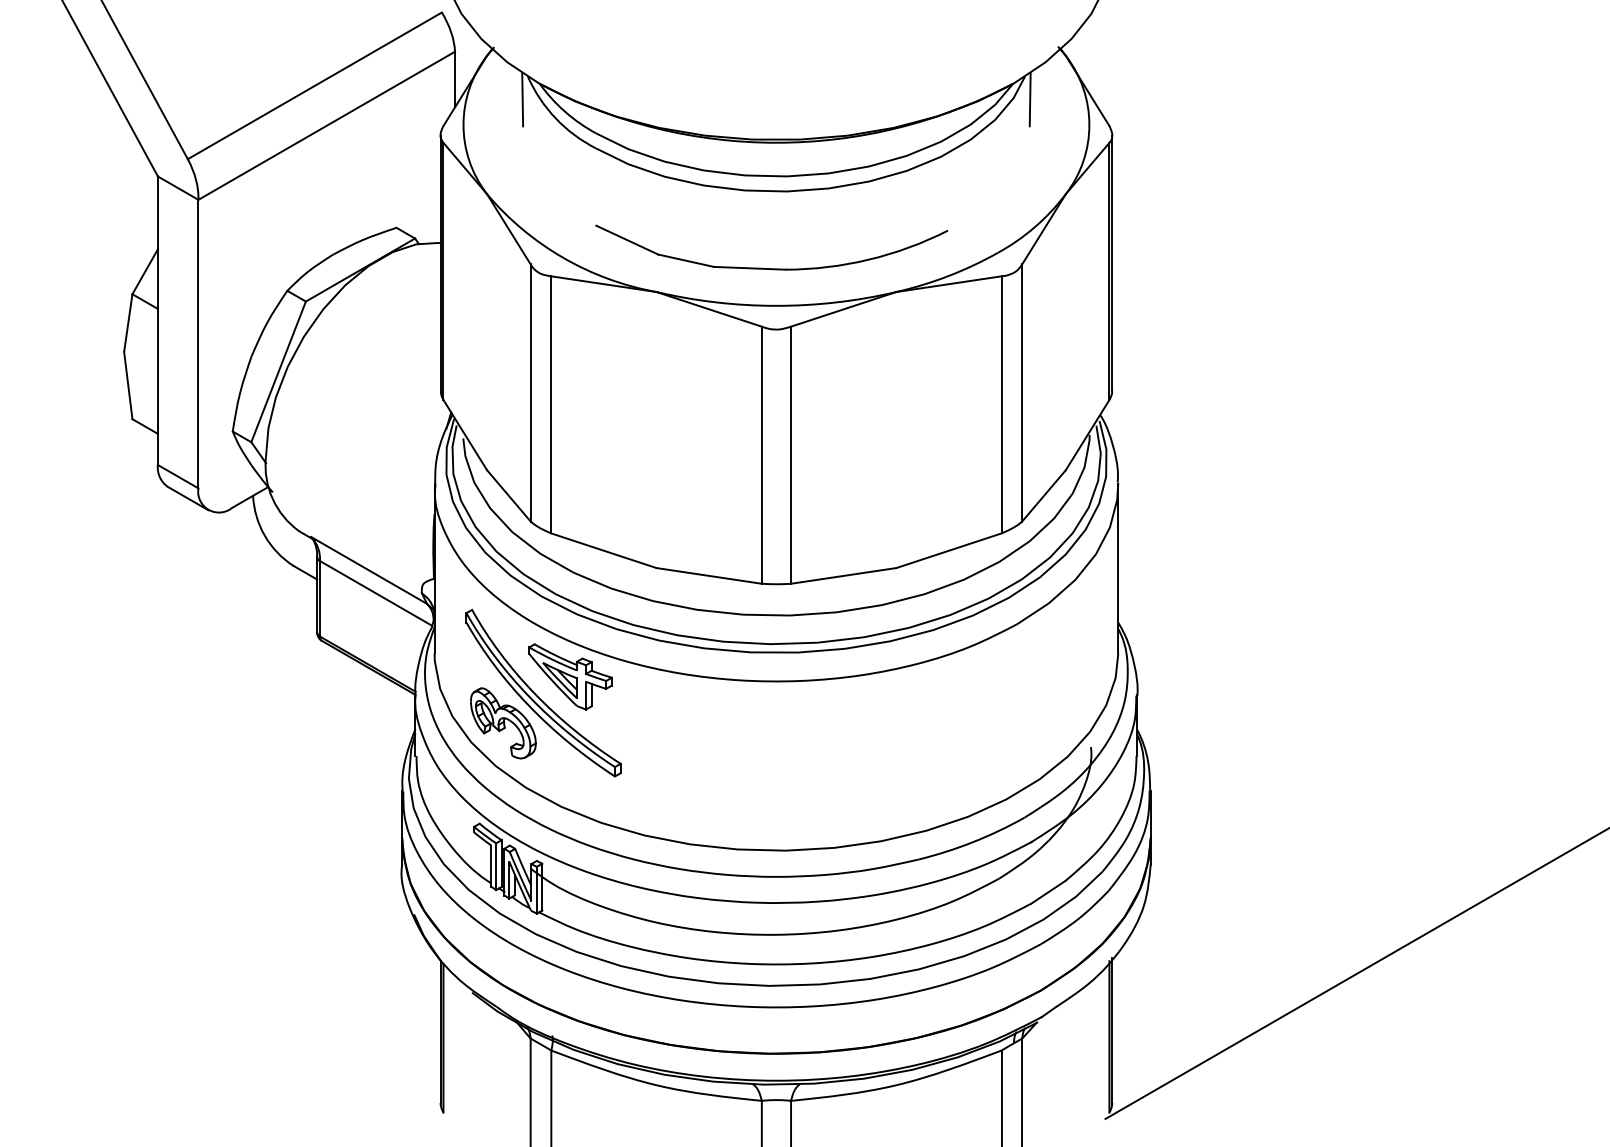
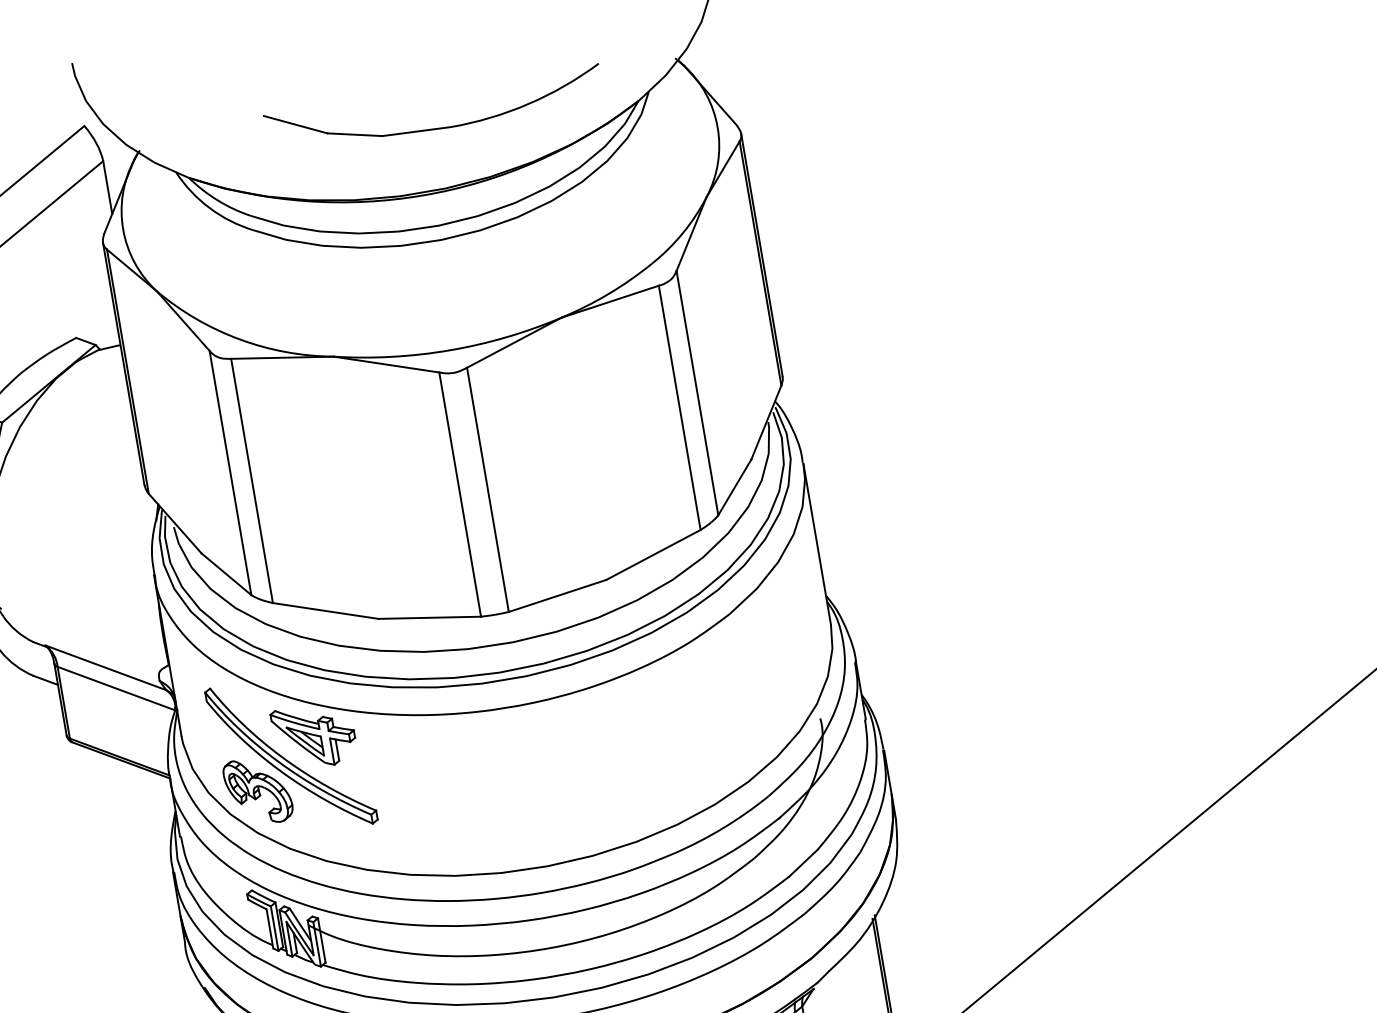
line: (522, 99) -> (175, 195), removed
line: (1029, 99) -> (656, 113), removed
part: (771, 268) -> (437, 128), moved

